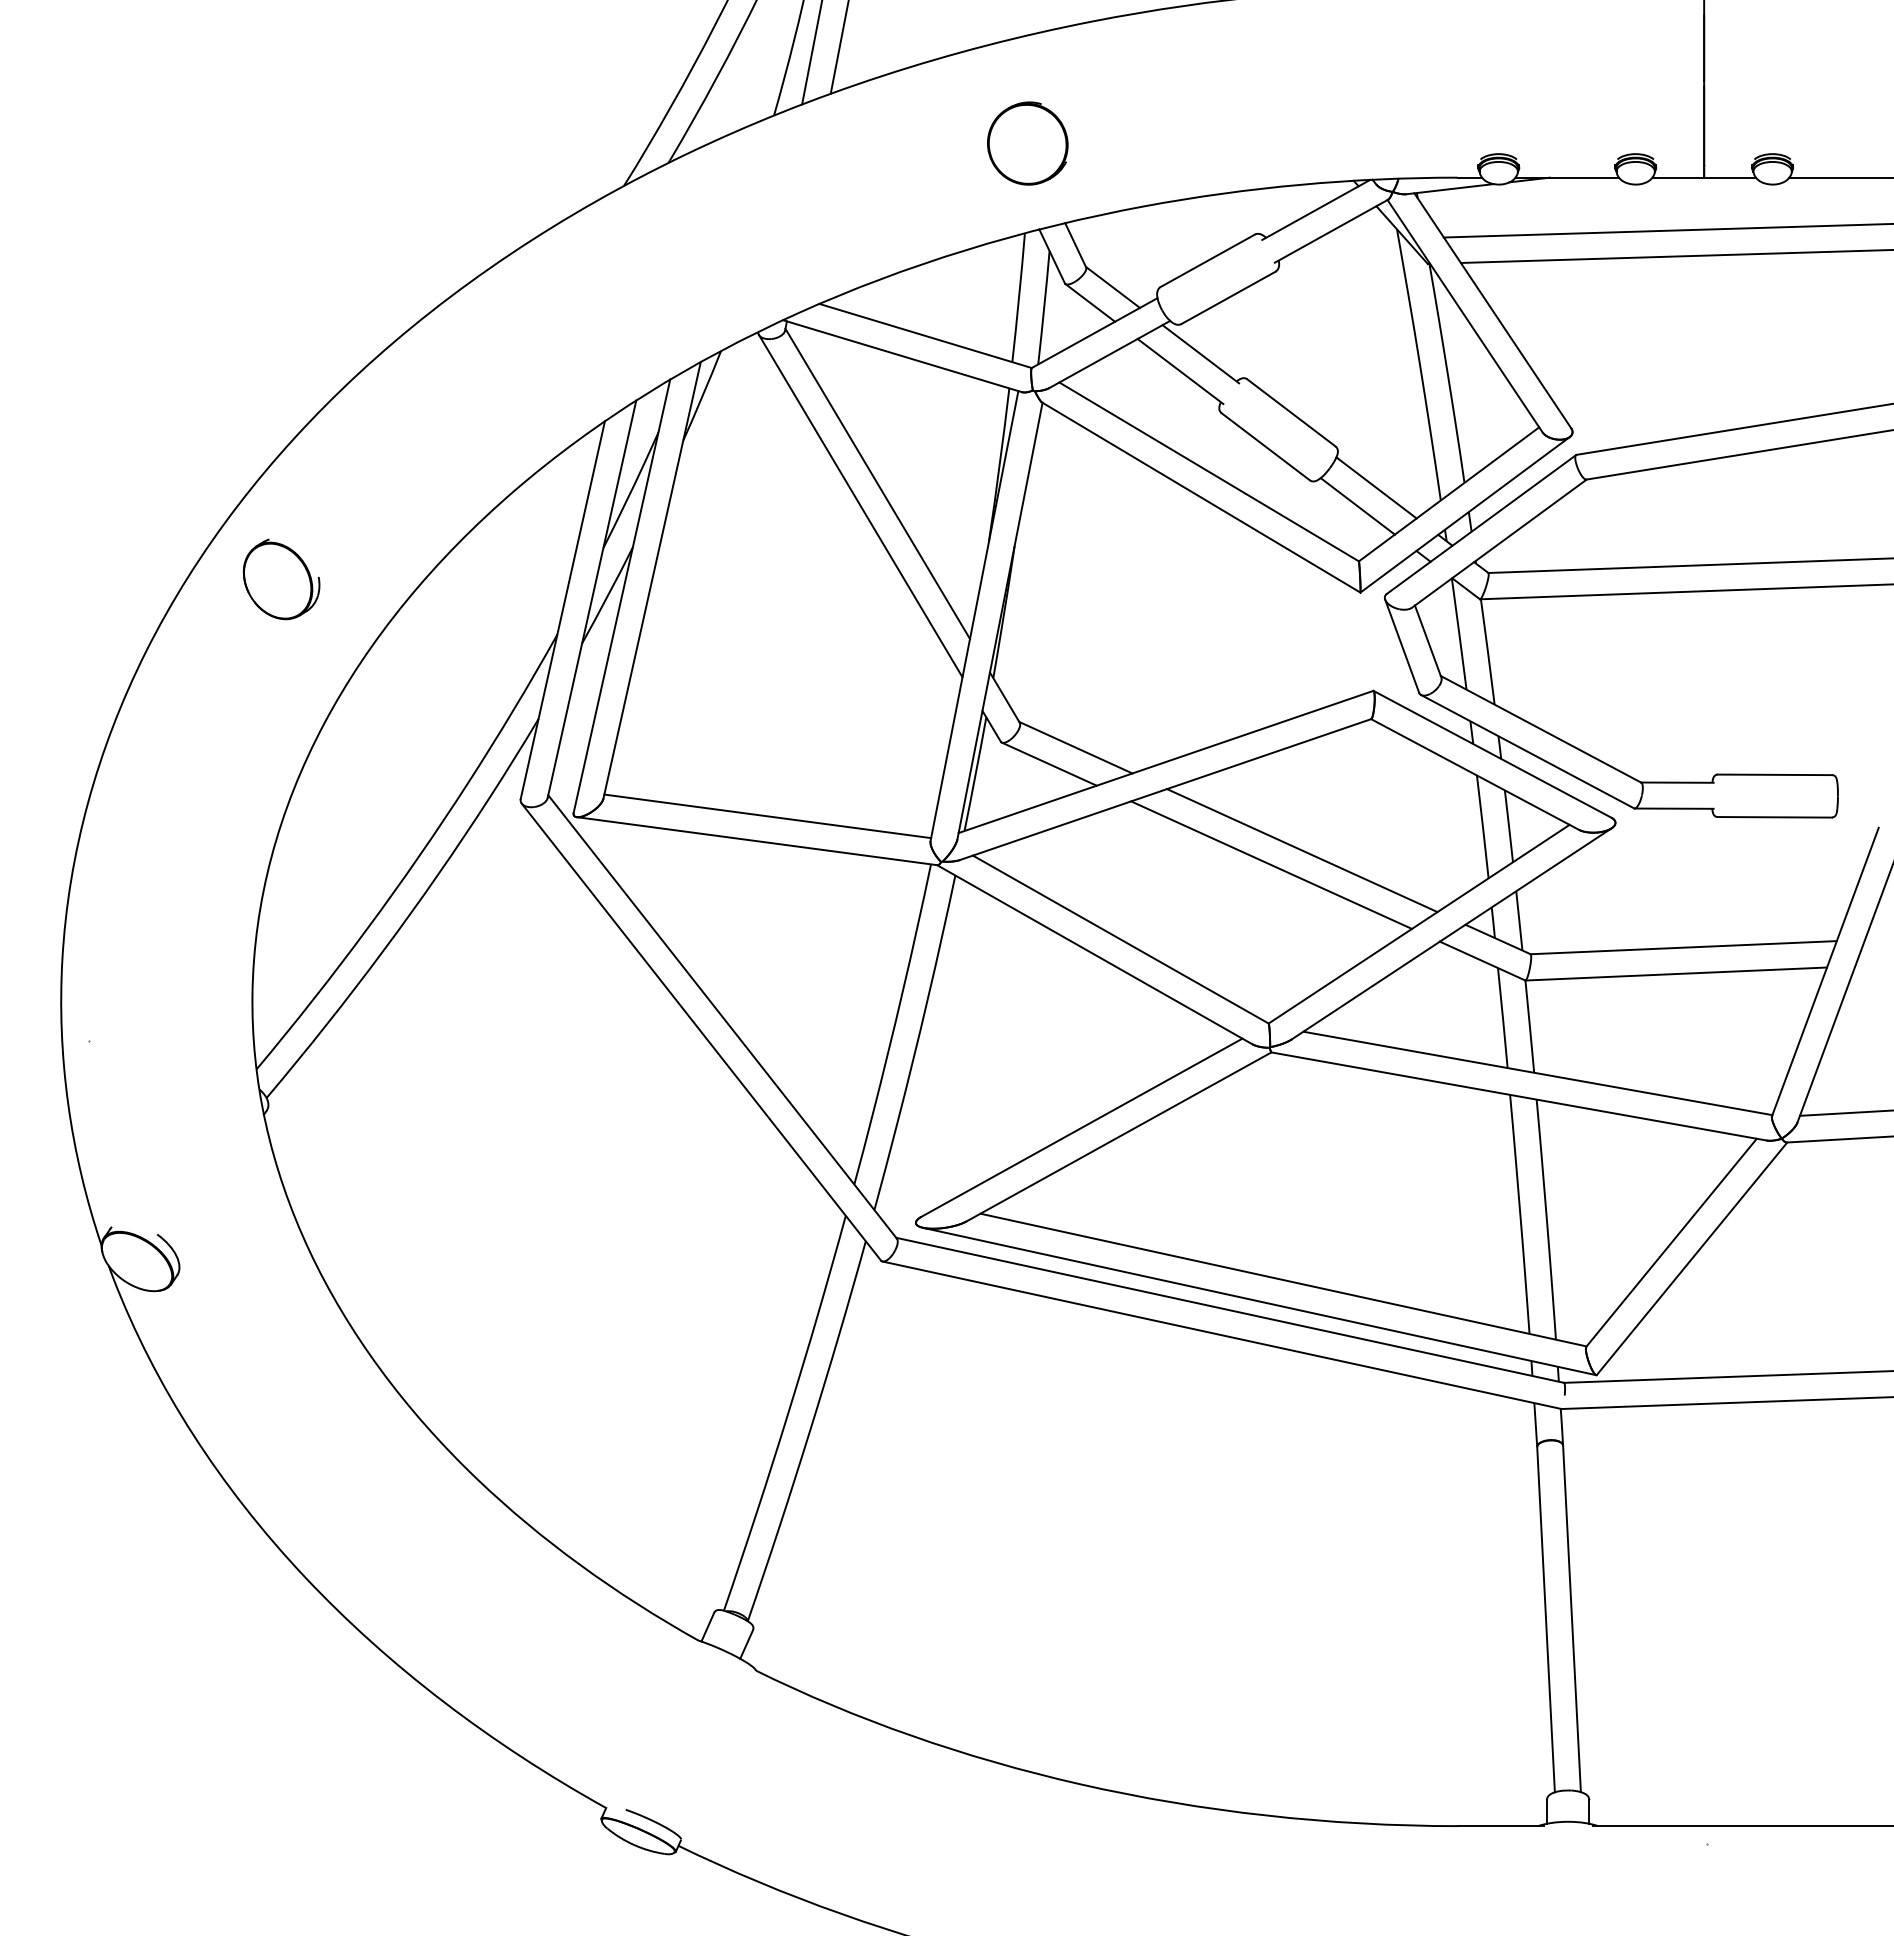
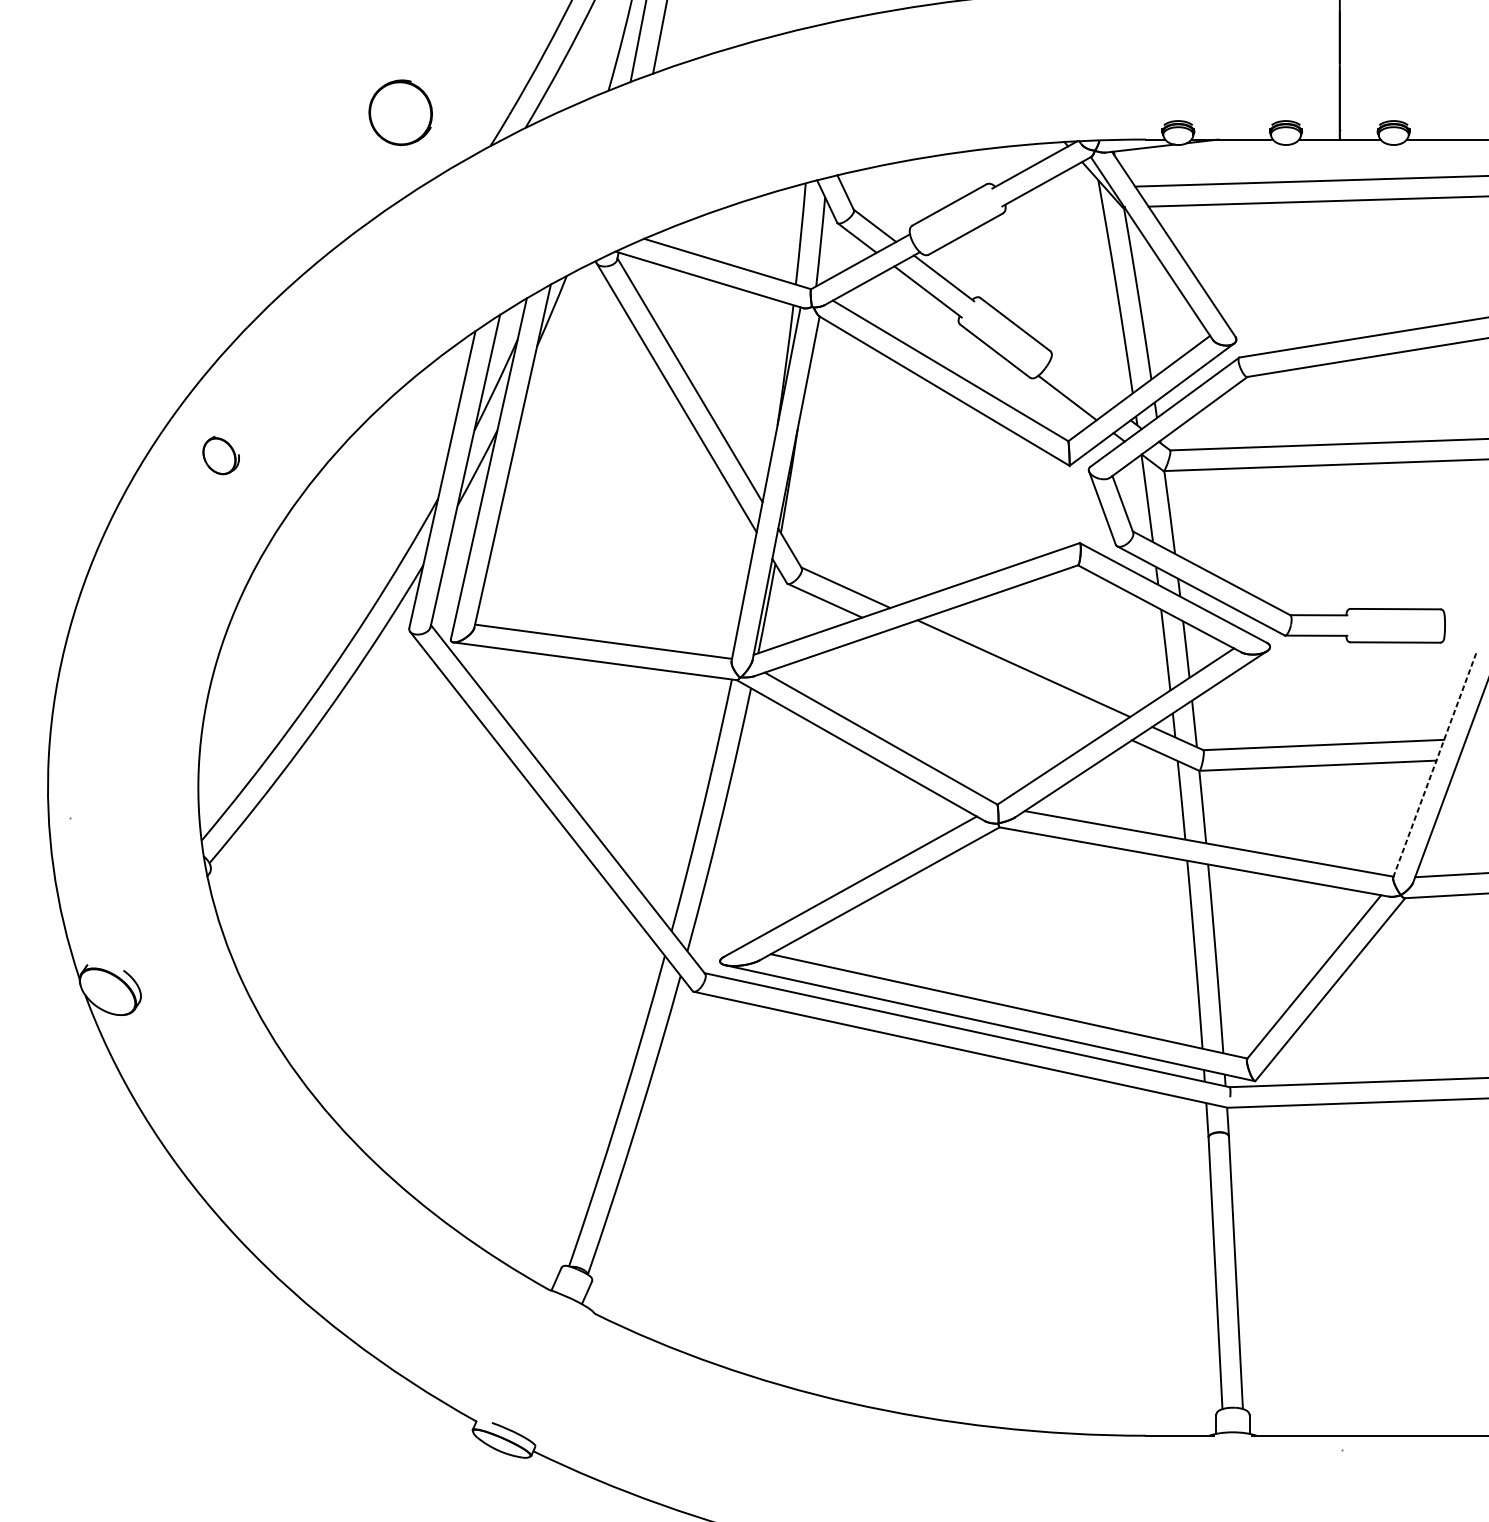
part: (1027, 143) -> (400, 112), moved
line: (1376, 487) -> (1082, 383), removed
part: (281, 579) -> (221, 455), size x0.6
line: (1271, 864) -> (999, 679), removed
line: (1825, 971) -> (1435, 763), solid -> dashed

